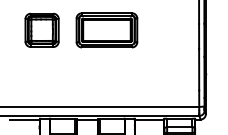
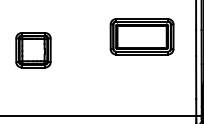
part: (41, 29) -> (32, 49), moved
part: (106, 30) -> (141, 36), moved

